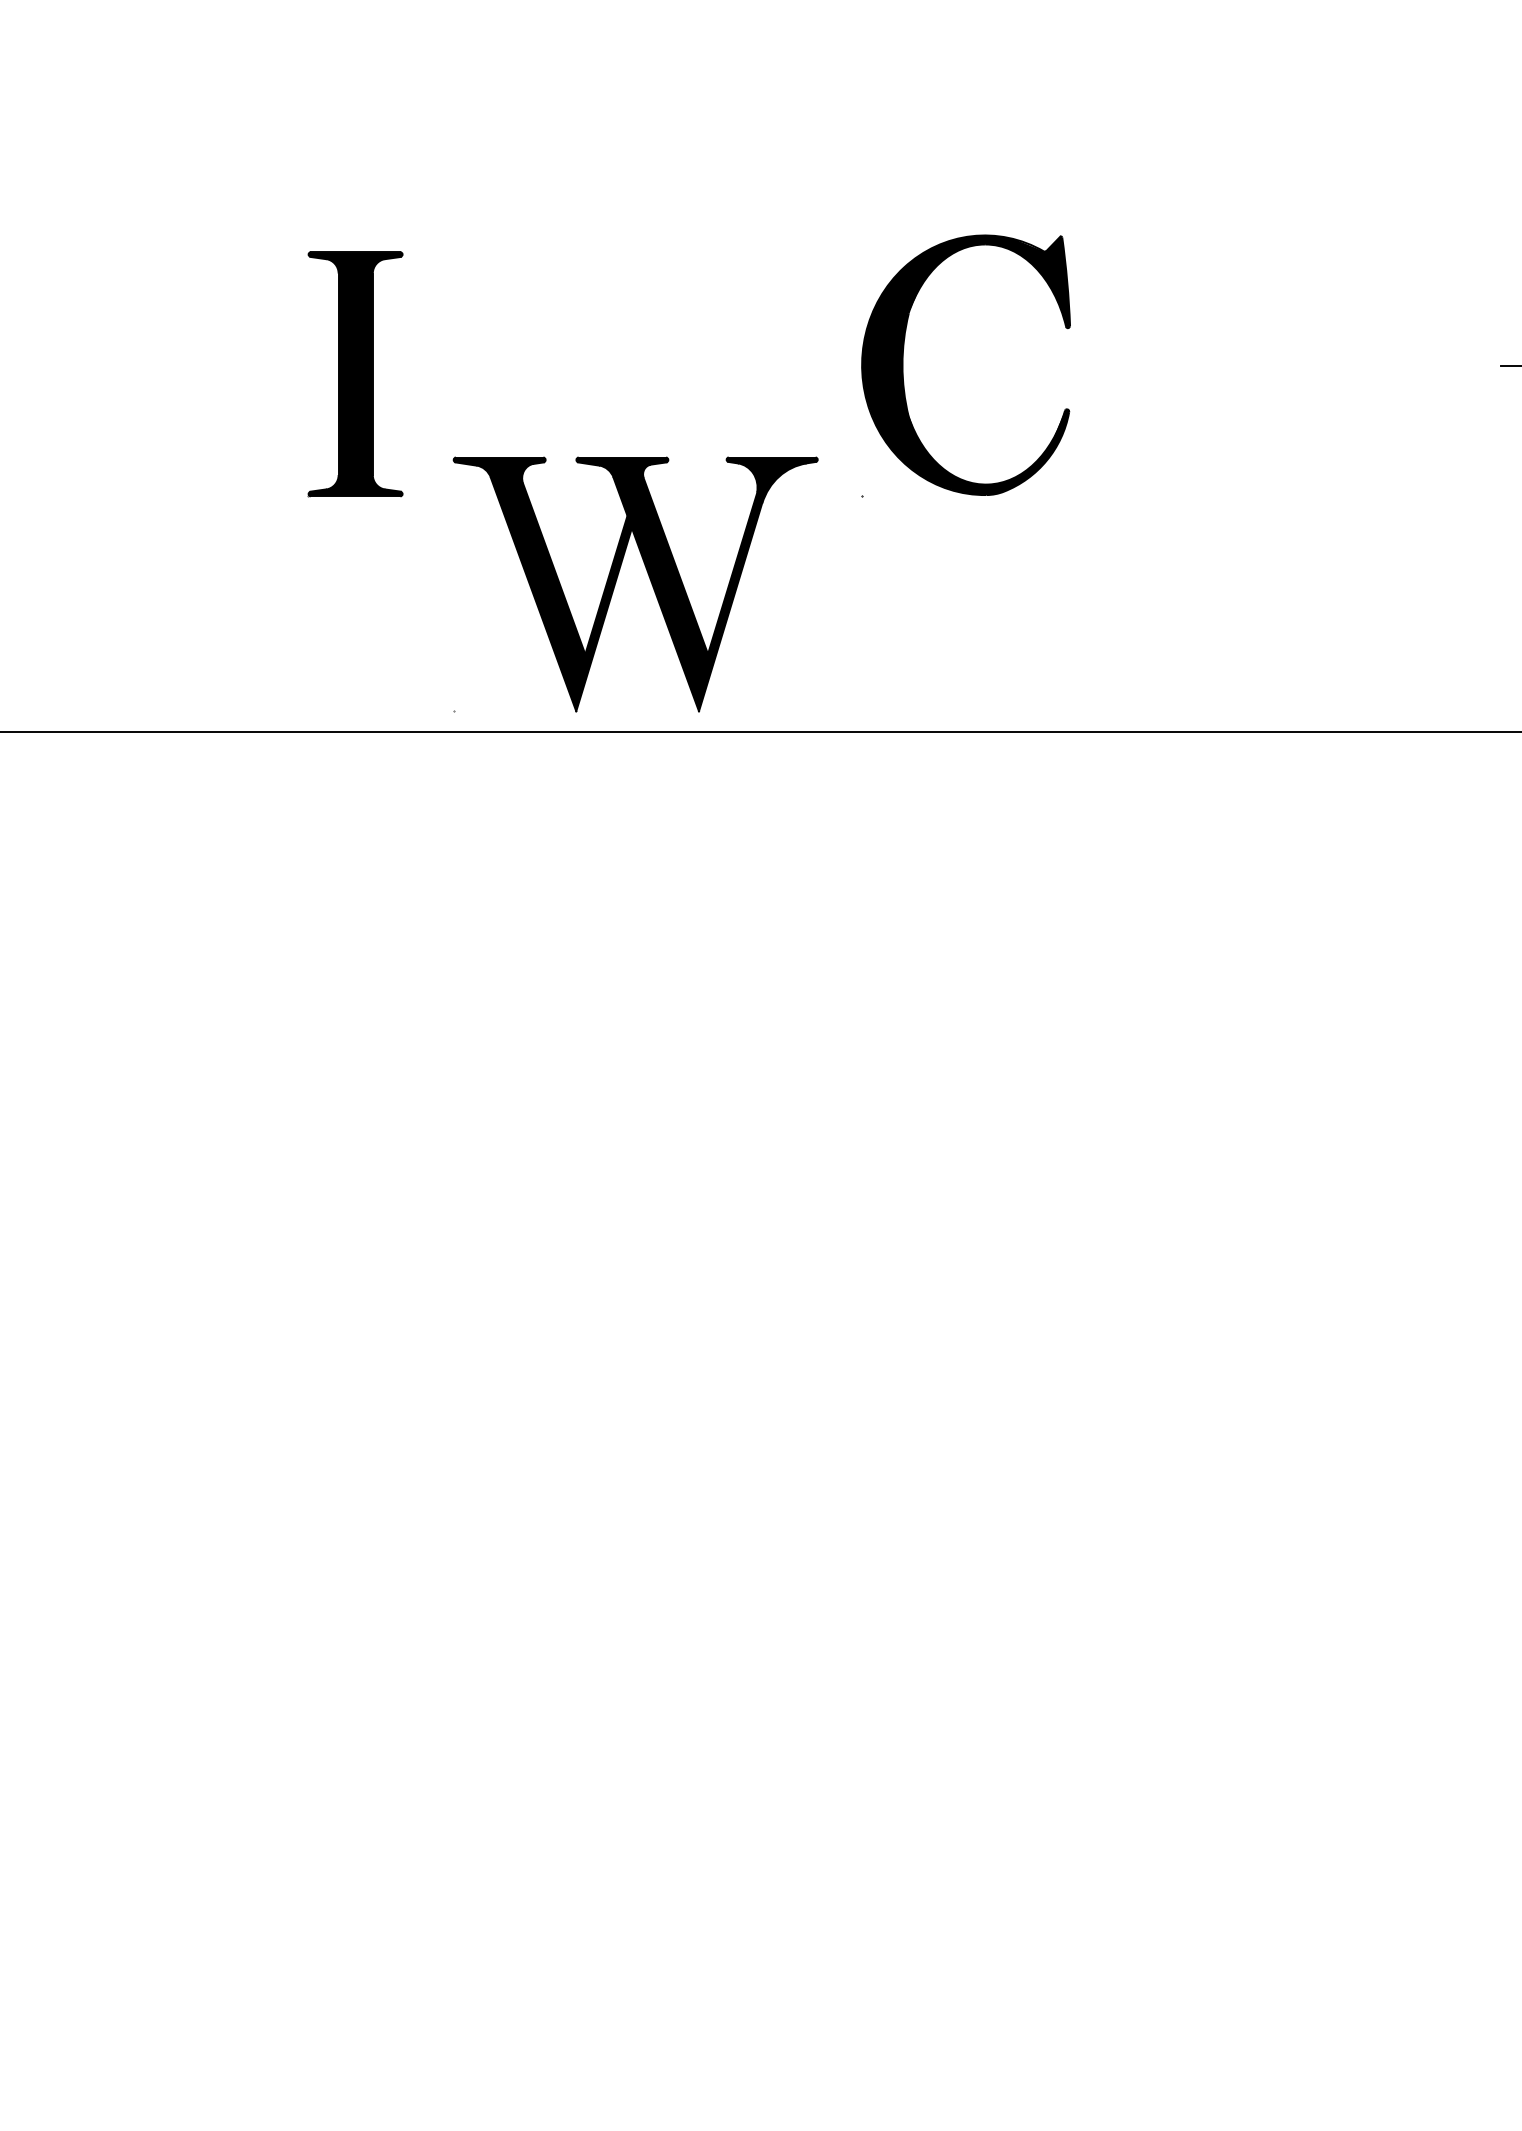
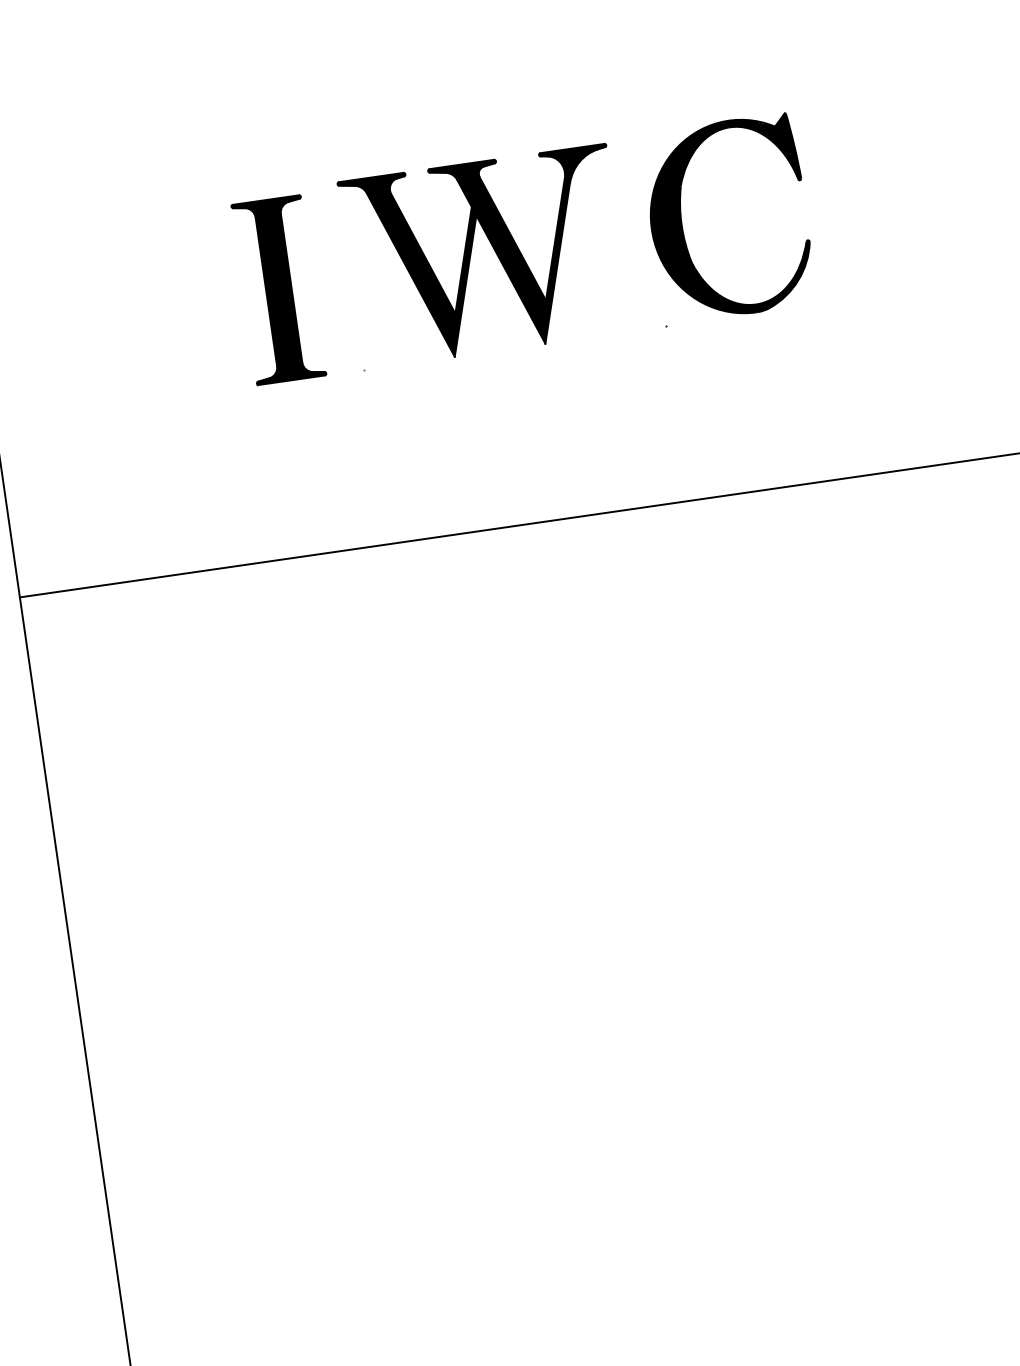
part: (649, 579) -> (494, 251), moved

